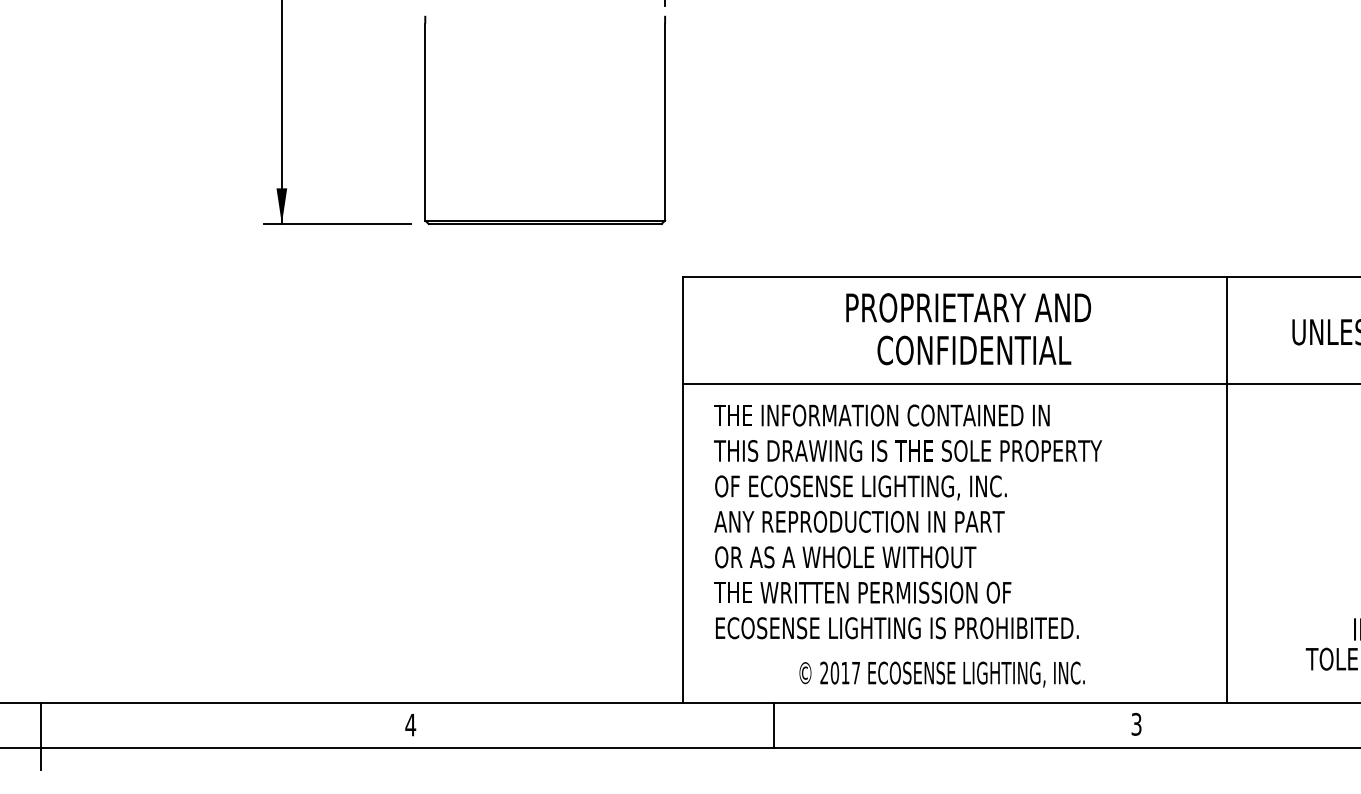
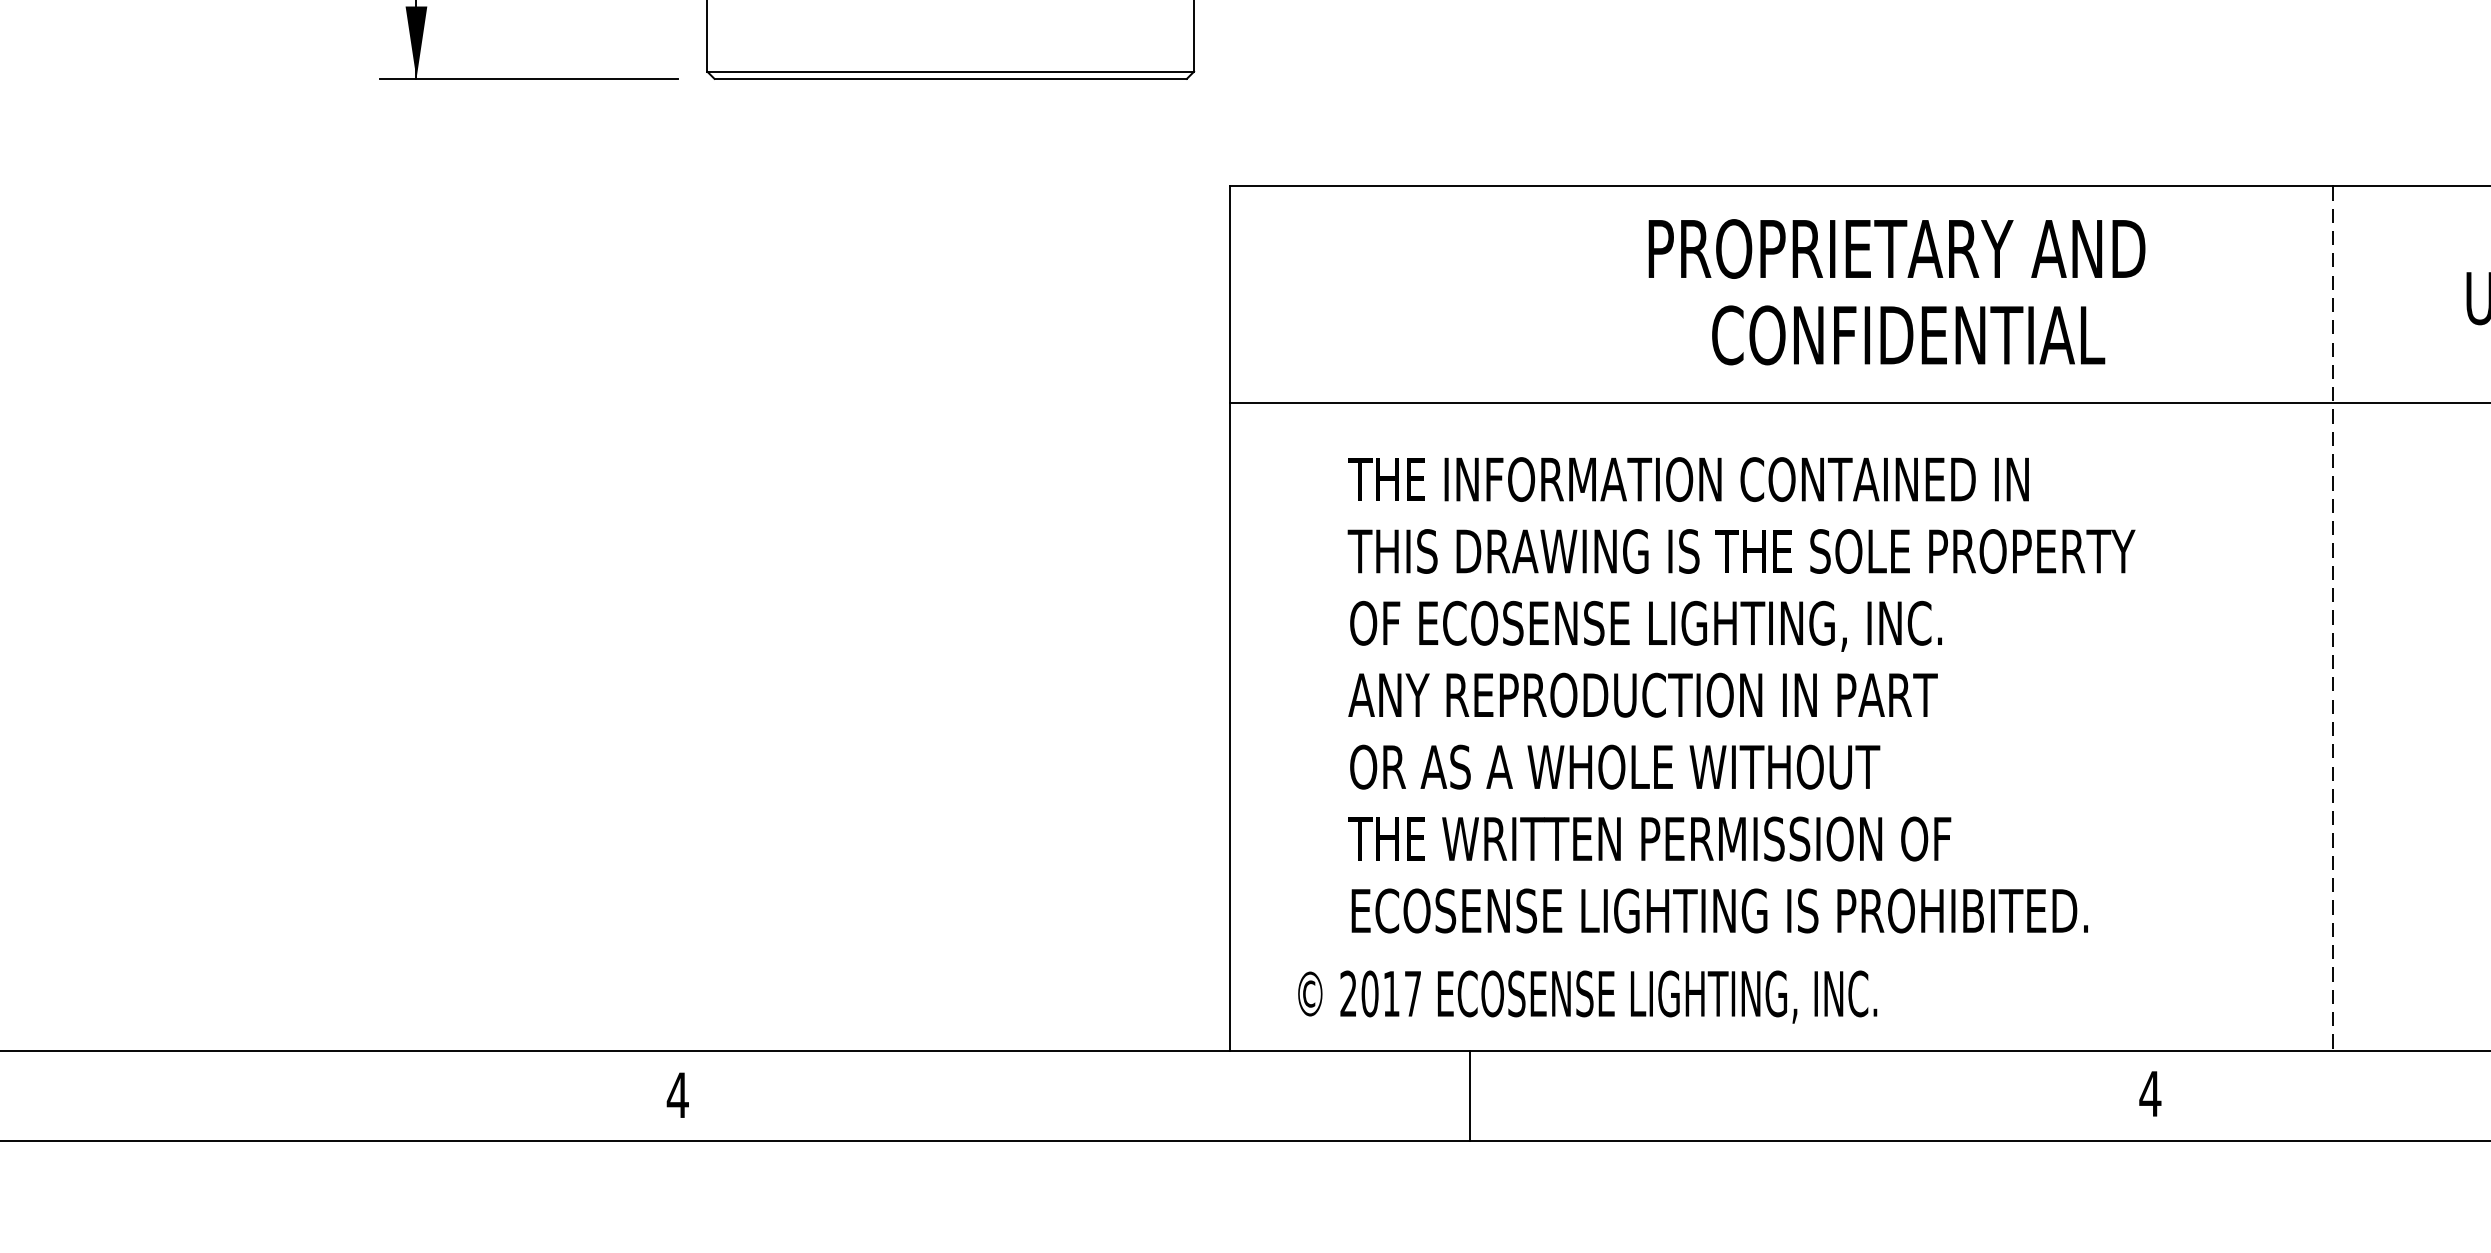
text: (968, 329) -> (1896, 292), moved
line: (1226, 490) -> (2332, 619), solid -> dashed
text: (908, 521) -> (1742, 694), moved
text: (941, 674) -> (1586, 996), moved
text: (1136, 723) -> (2150, 1092), 3 -> 4
line: (774, 725) -> (1470, 1096), moved

